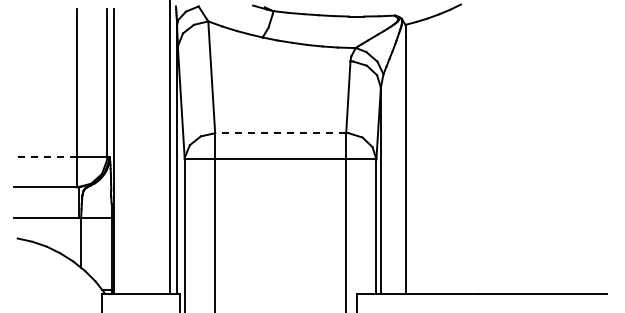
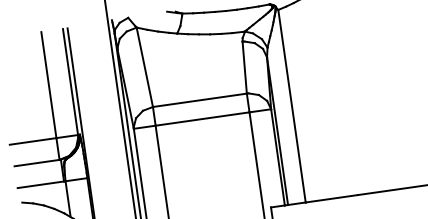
line: (280, 133) -> (199, 100), dashed -> solid
line: (44, 156) -> (33, 141), dashed -> solid

